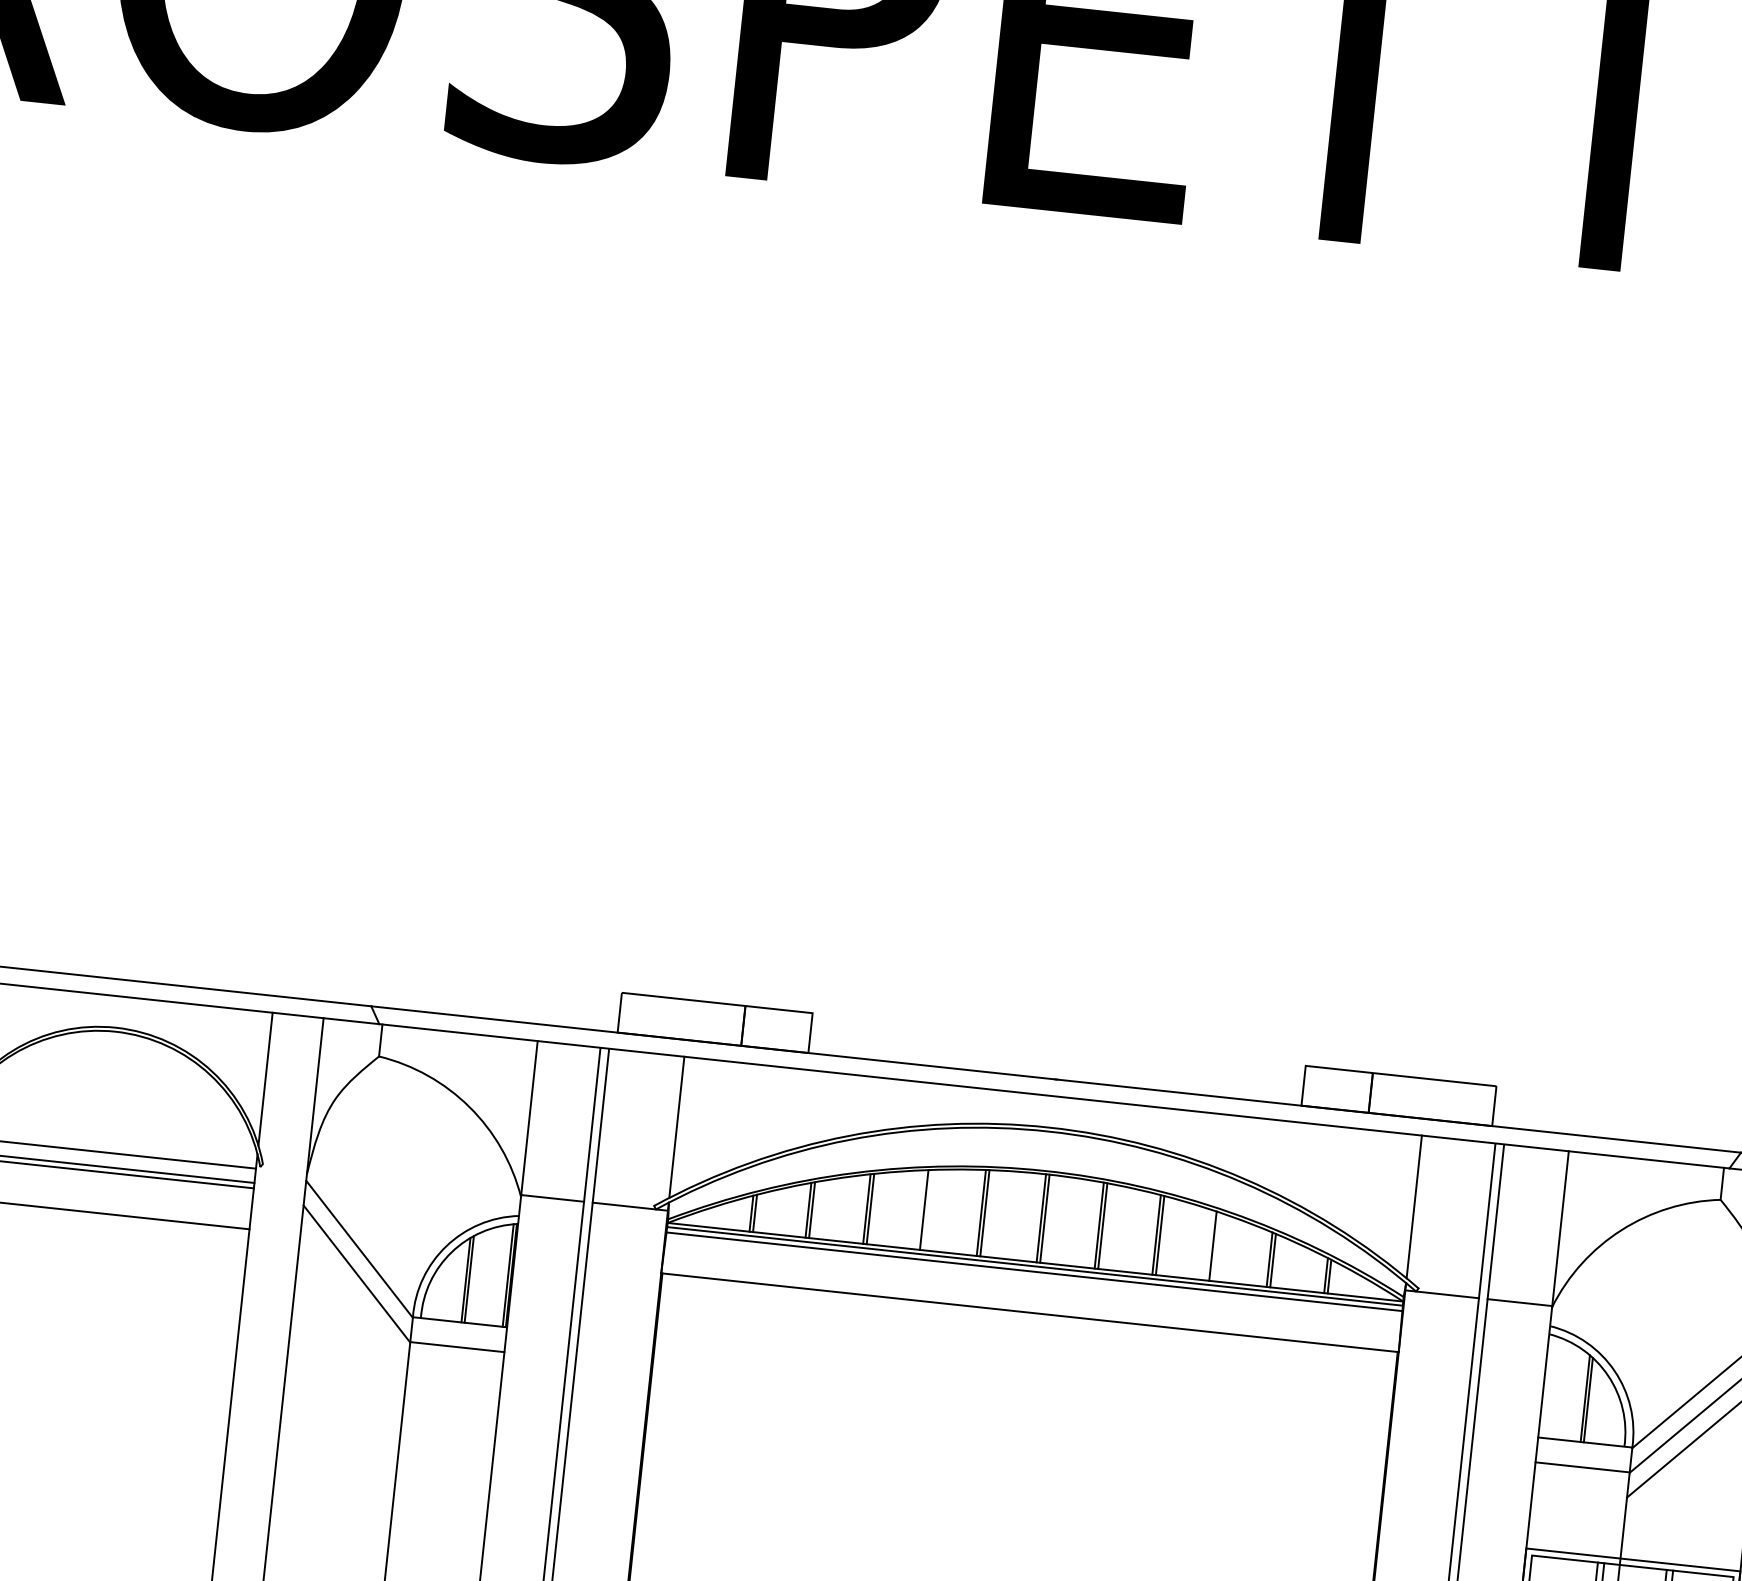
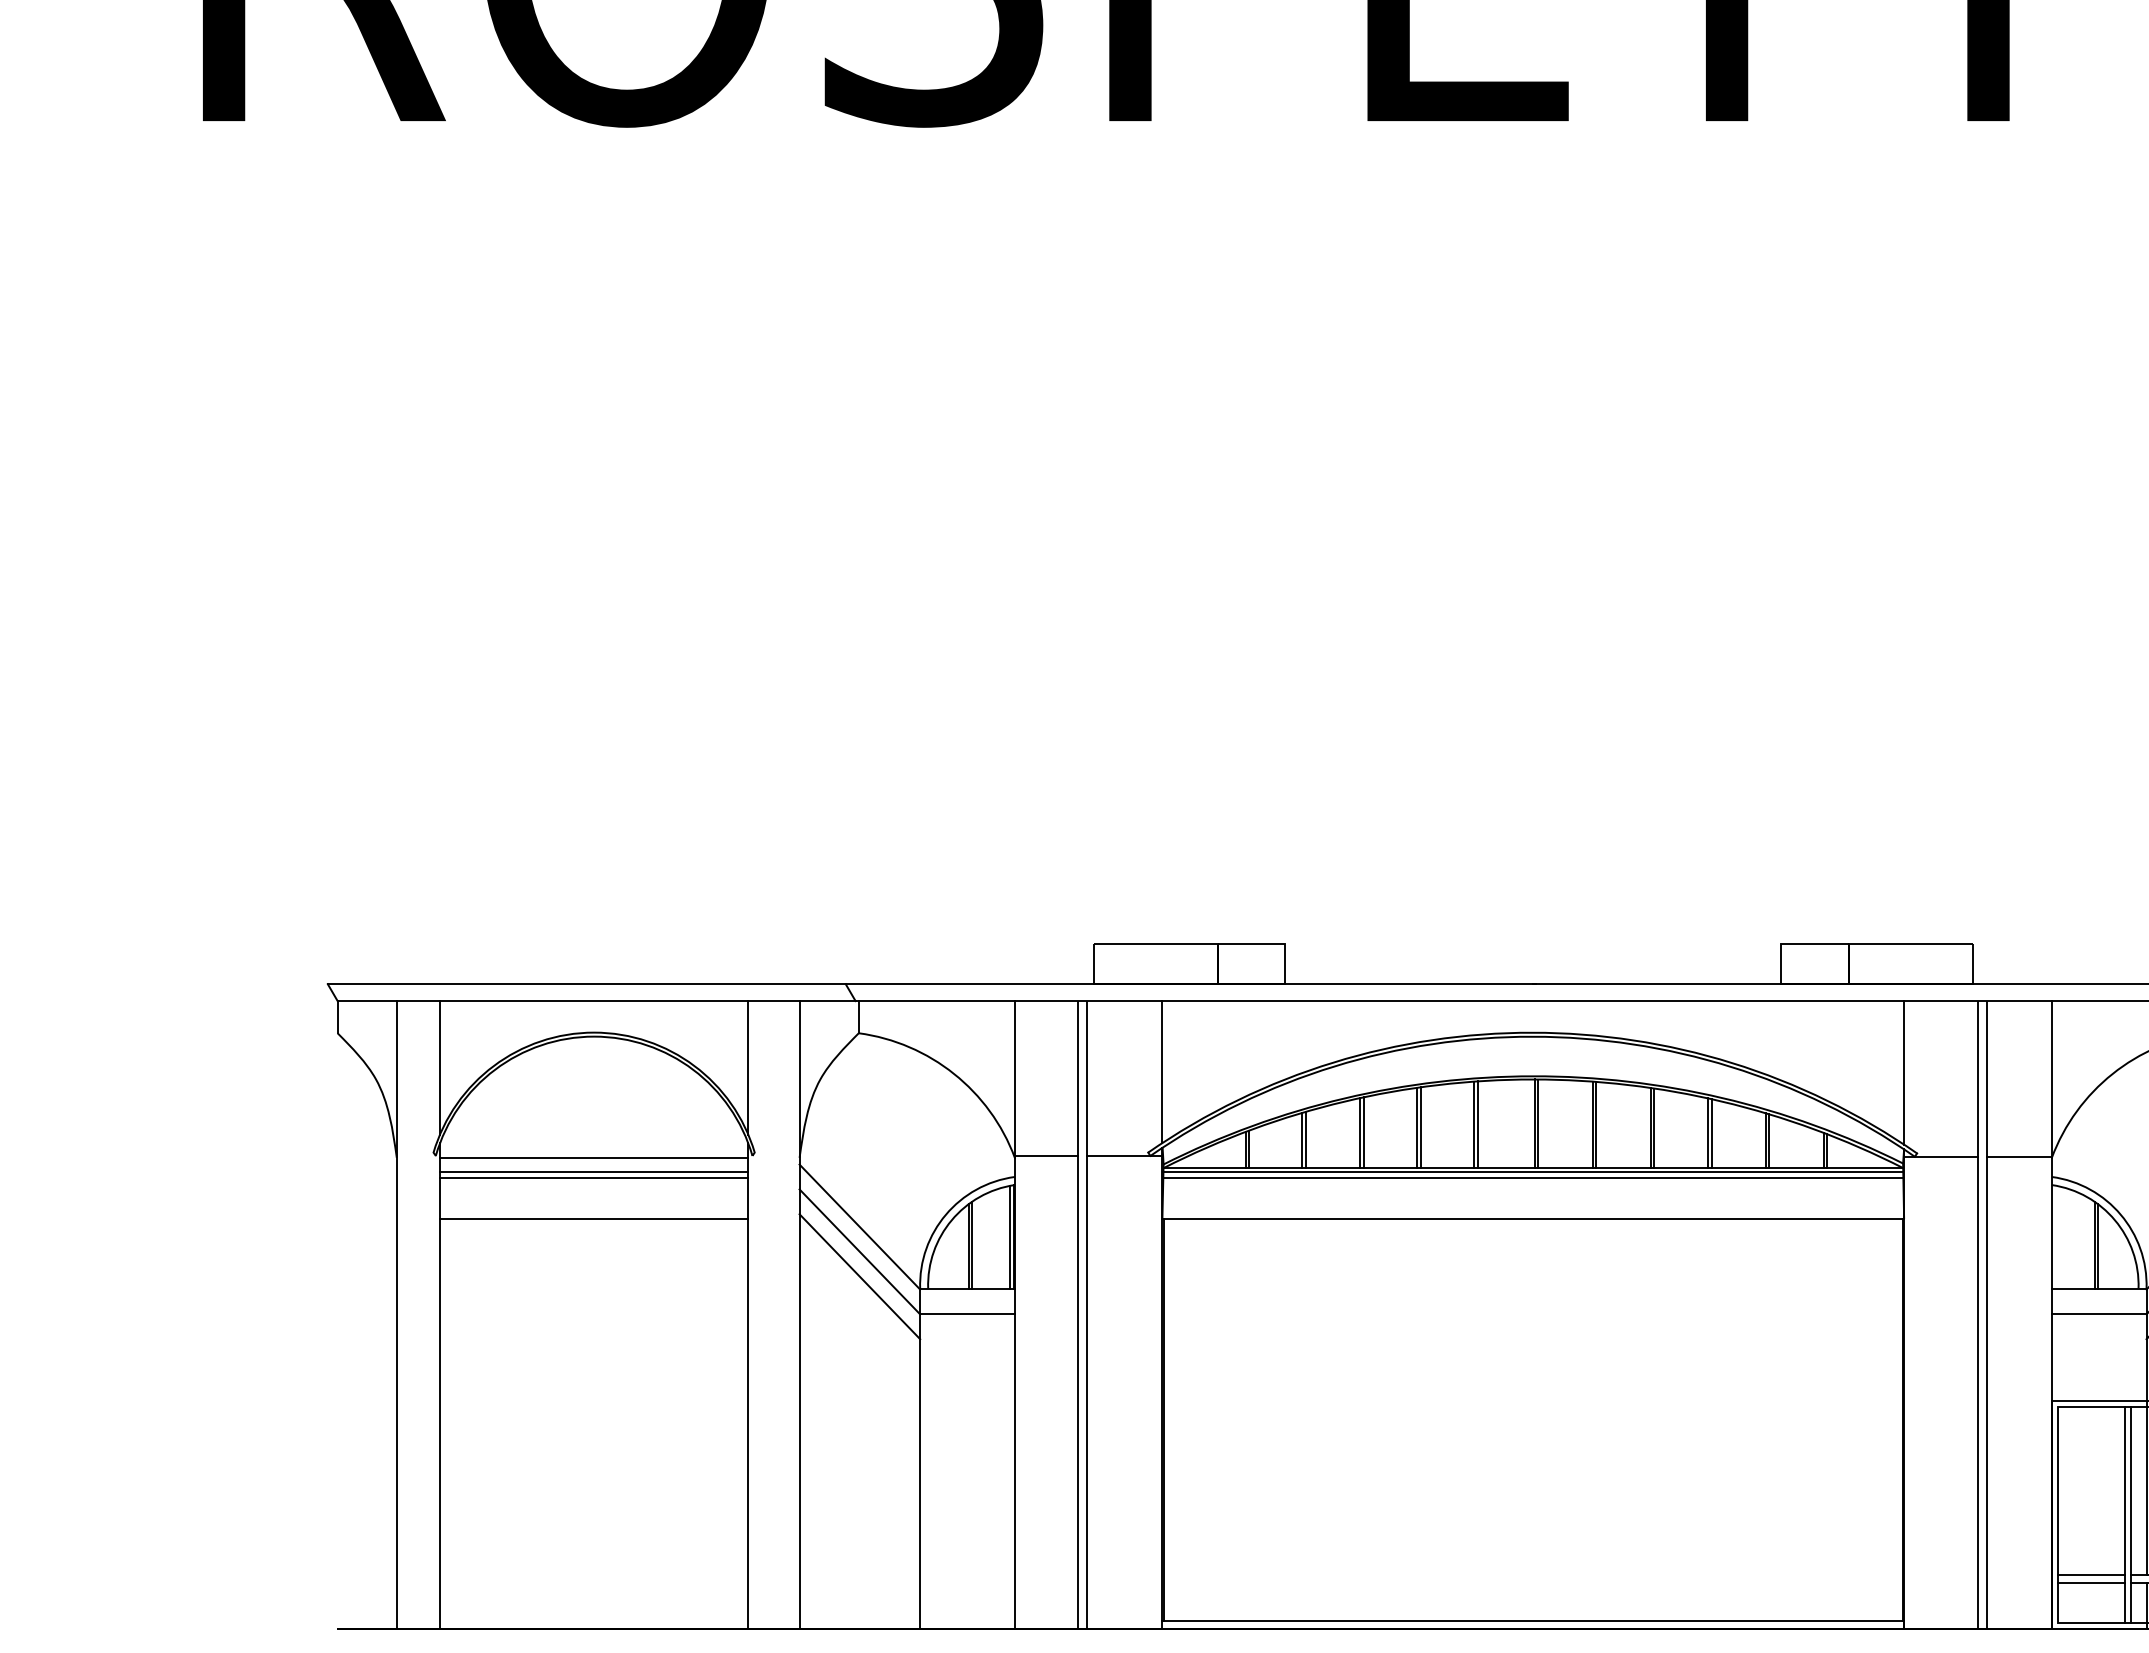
line: (927, 1209) -> (1420, 1127), added
line: (1216, 1246) -> (1711, 1133), added
line: (353, 1298) -> (859, 1276), added

